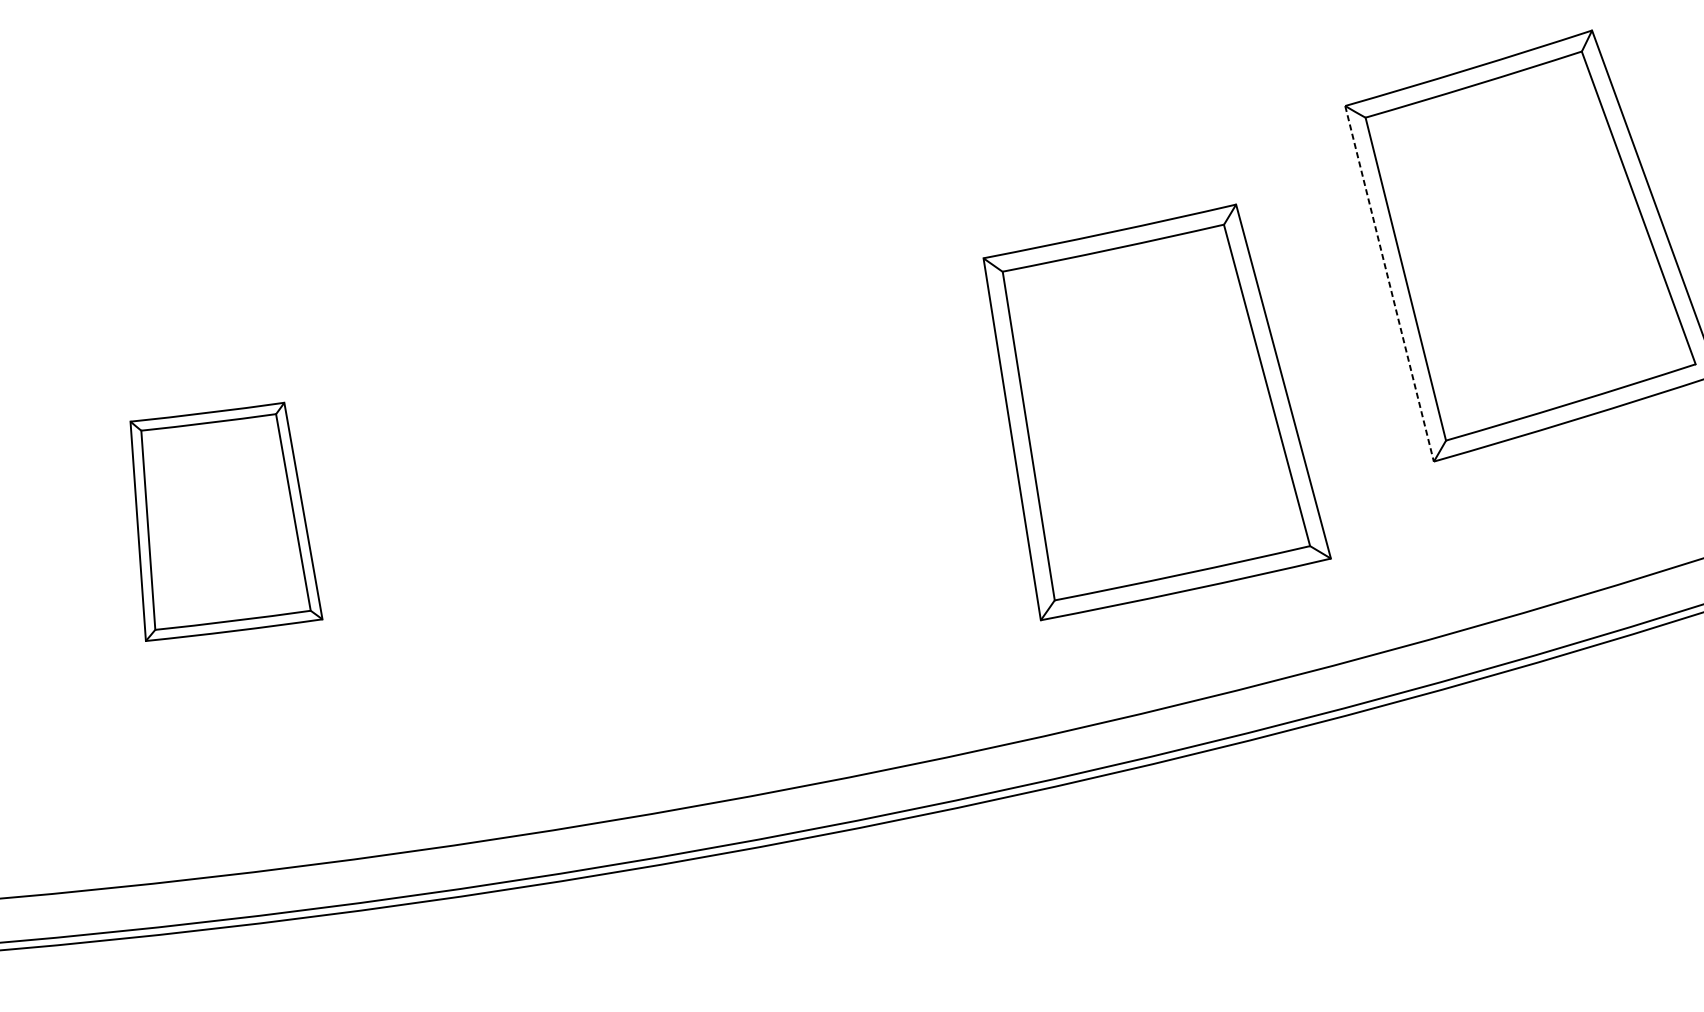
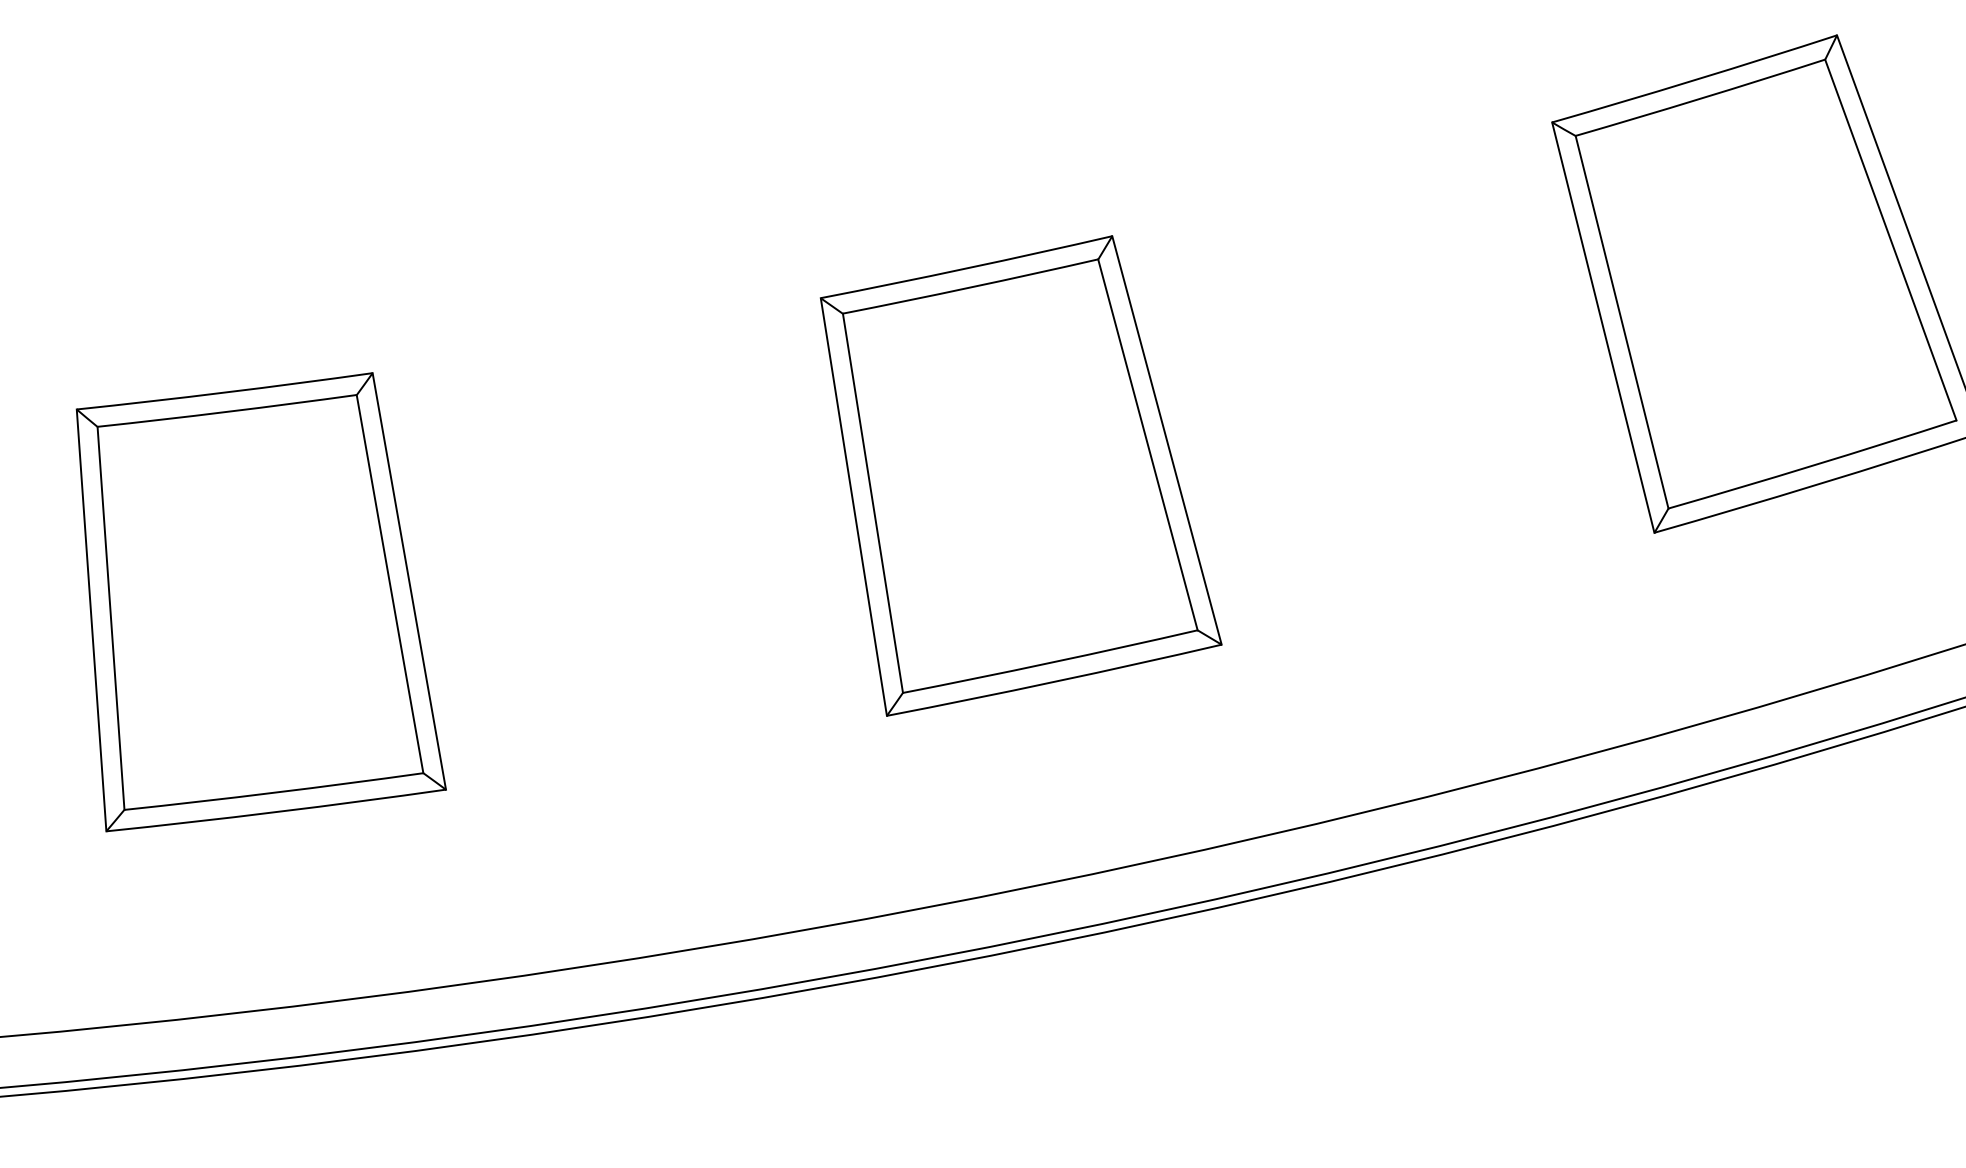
line: (1389, 283) -> (1603, 327), dashed -> solid
part: (1156, 411) -> (1020, 475), moved
part: (225, 522) -> (260, 602), size x1.67

